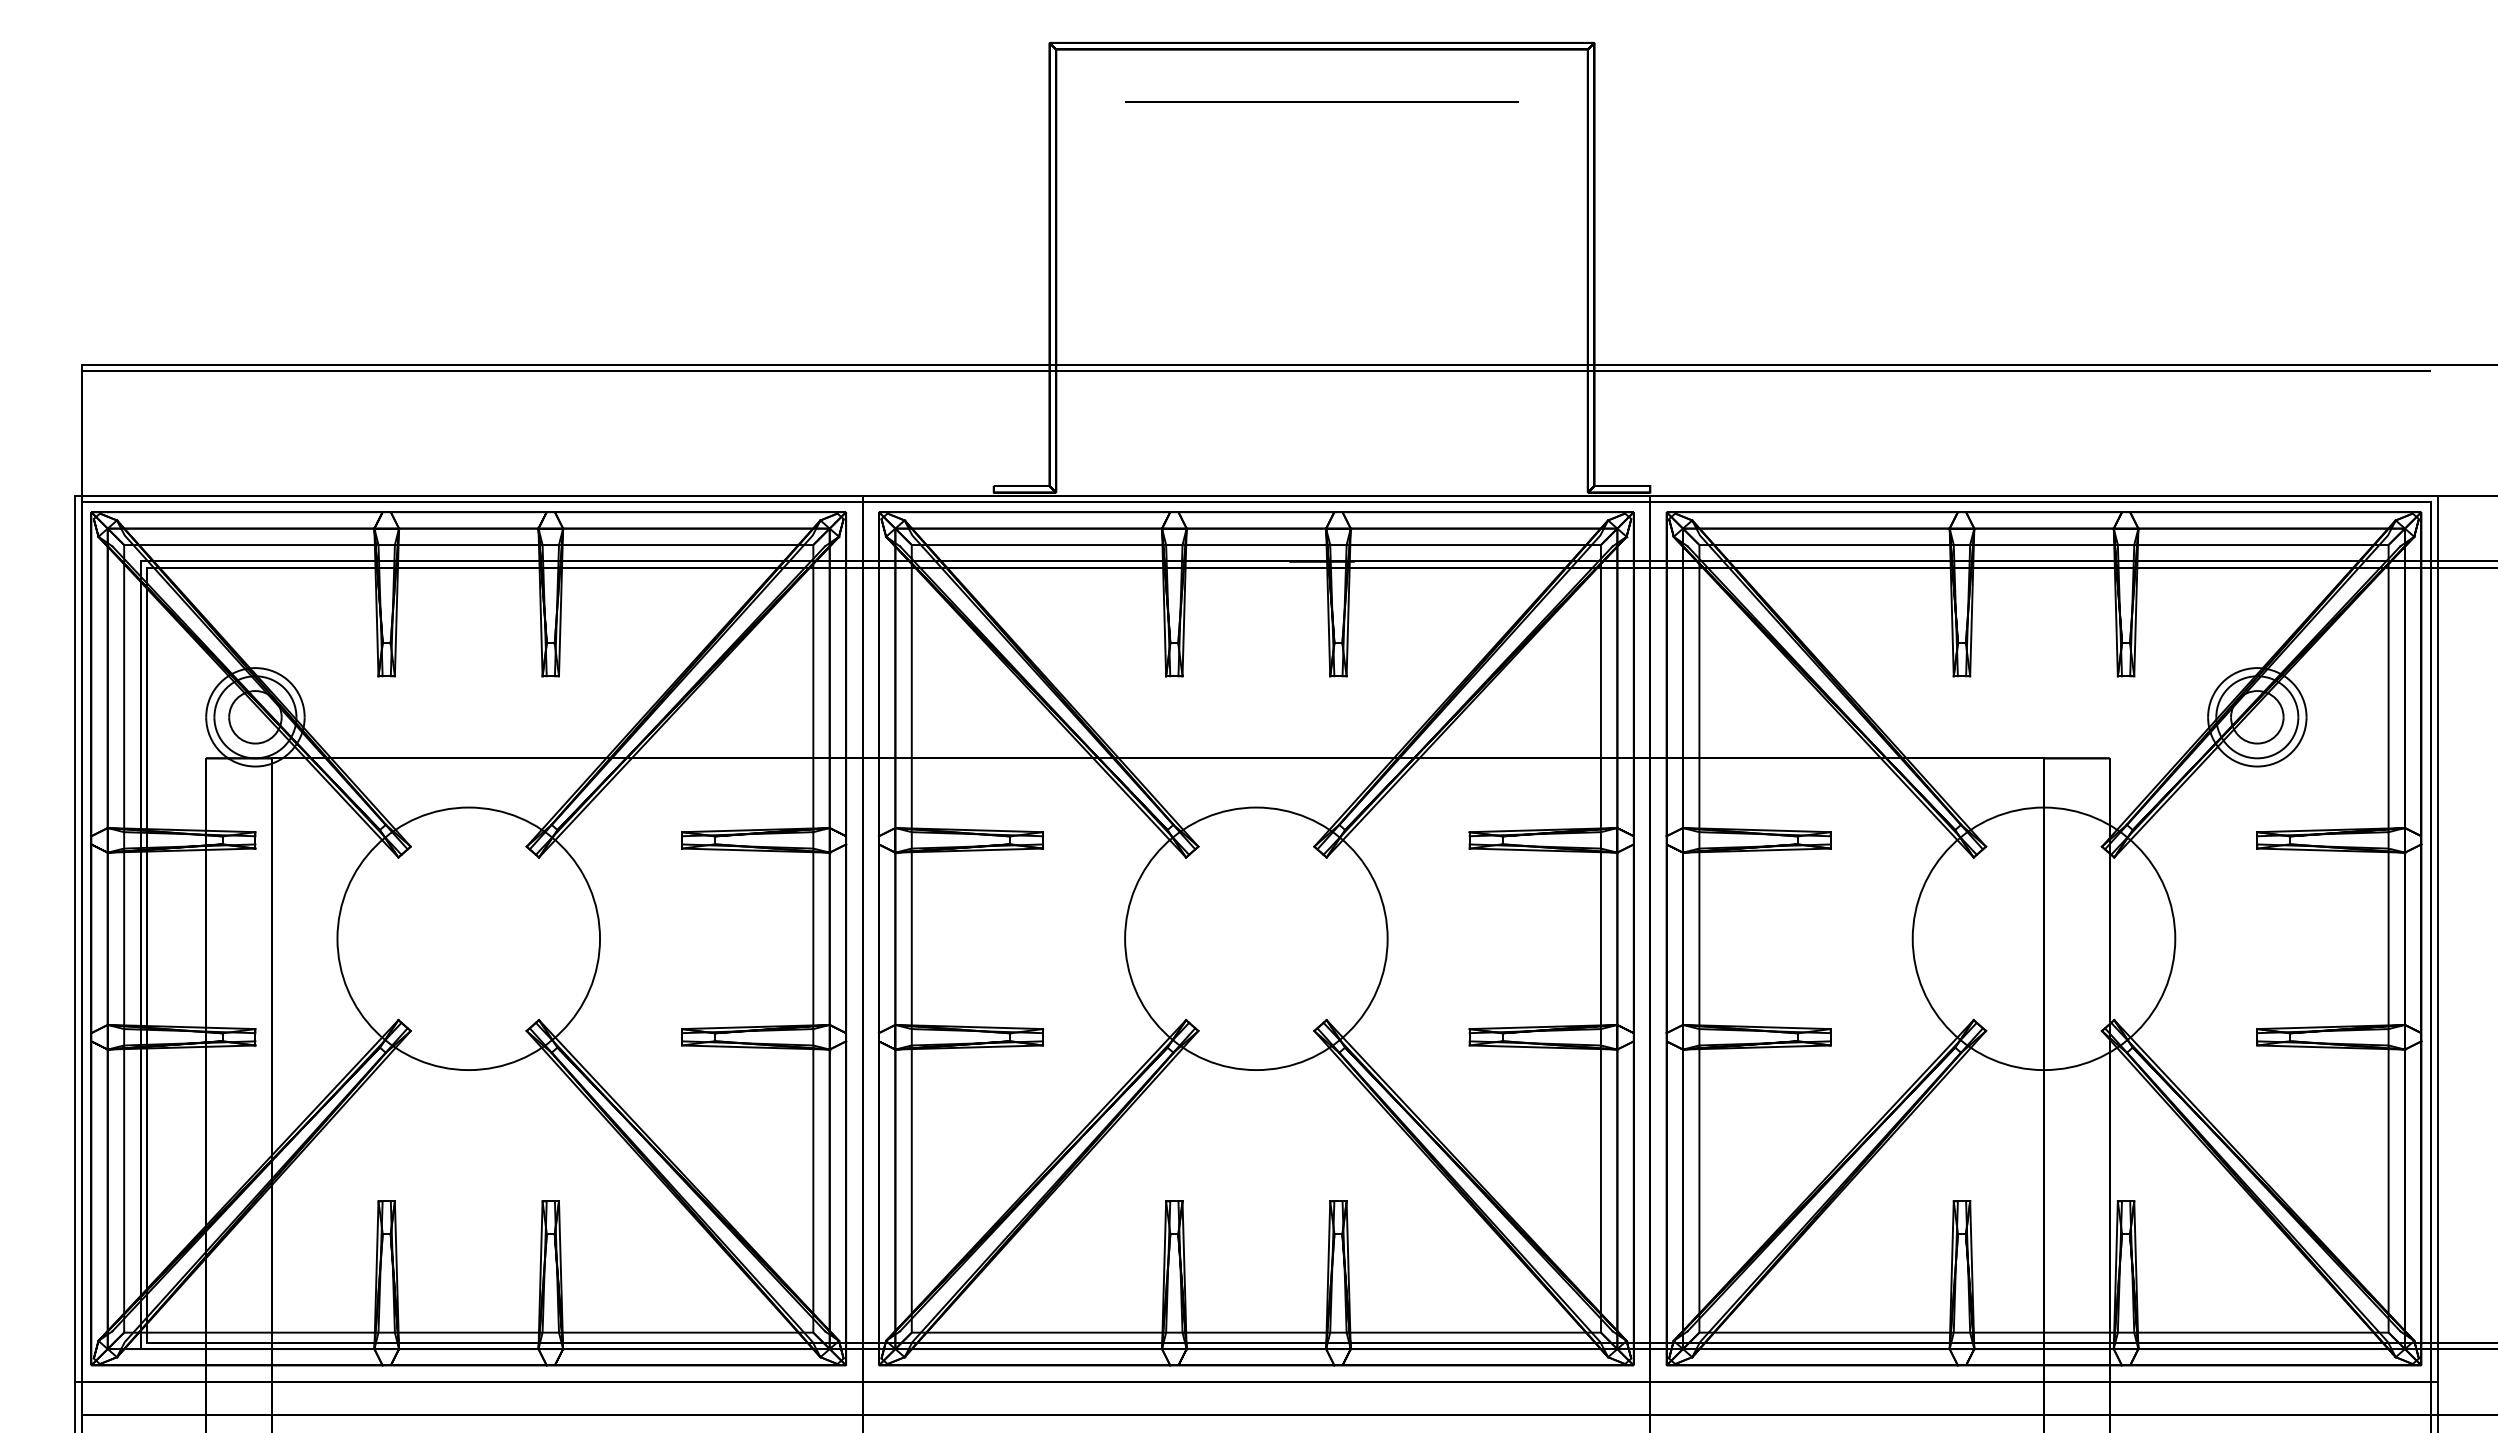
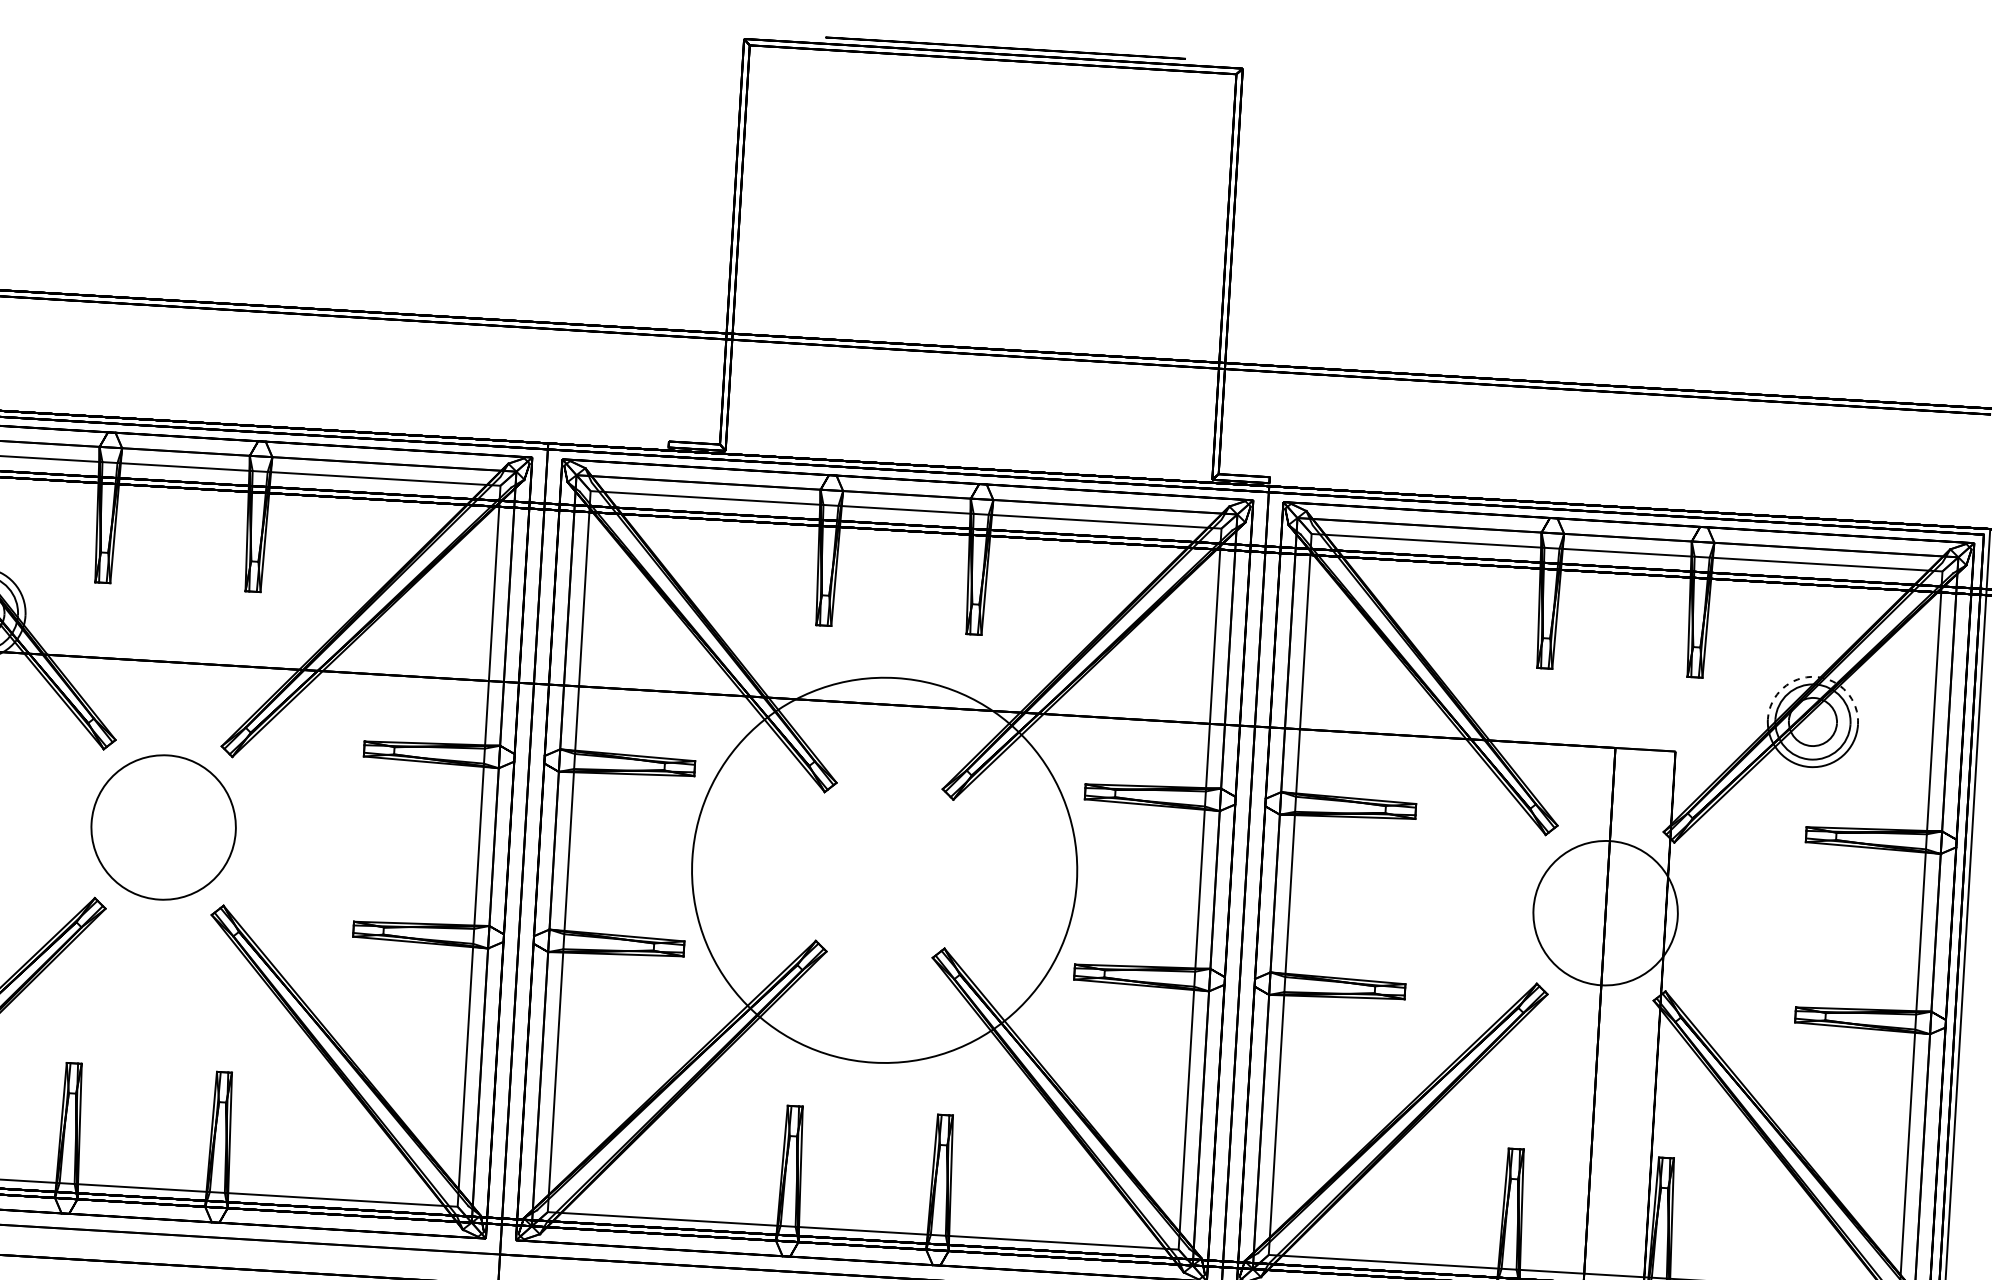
circle: (1321, 101) -> (1005, 47), moved
arc: (2257, 668) -> (1815, 677), solid -> dashed
circle: (468, 938) -> (163, 827), size x0.6
circle: (1256, 938) -> (884, 870), size x1.6
circle: (2043, 938) -> (1605, 912), size x0.6

